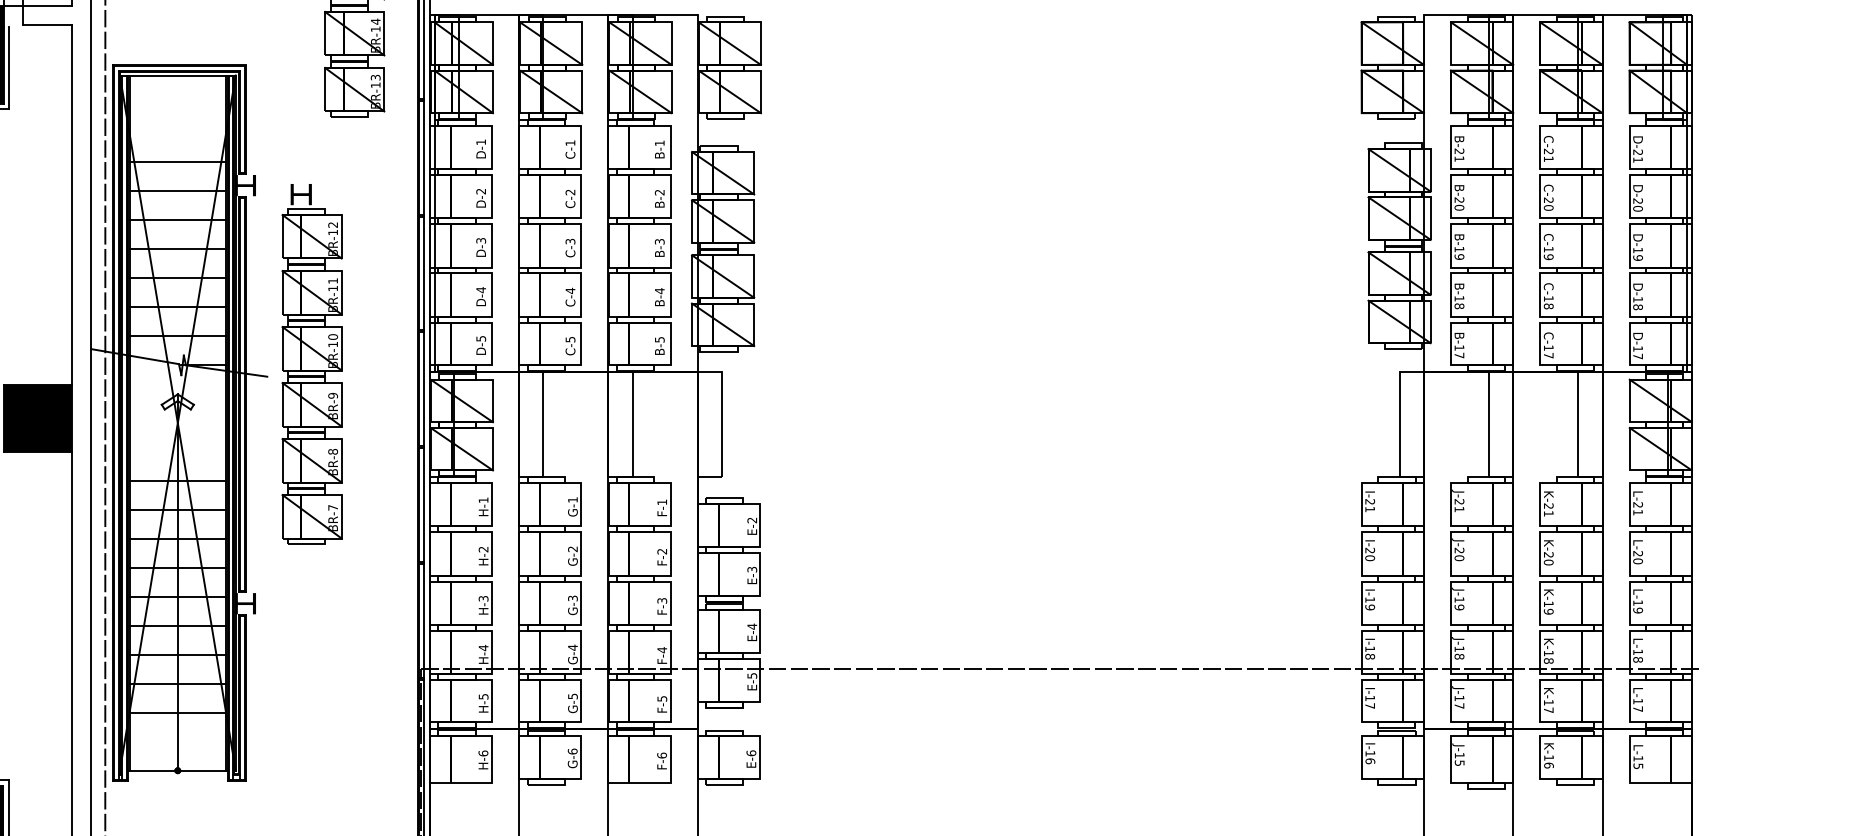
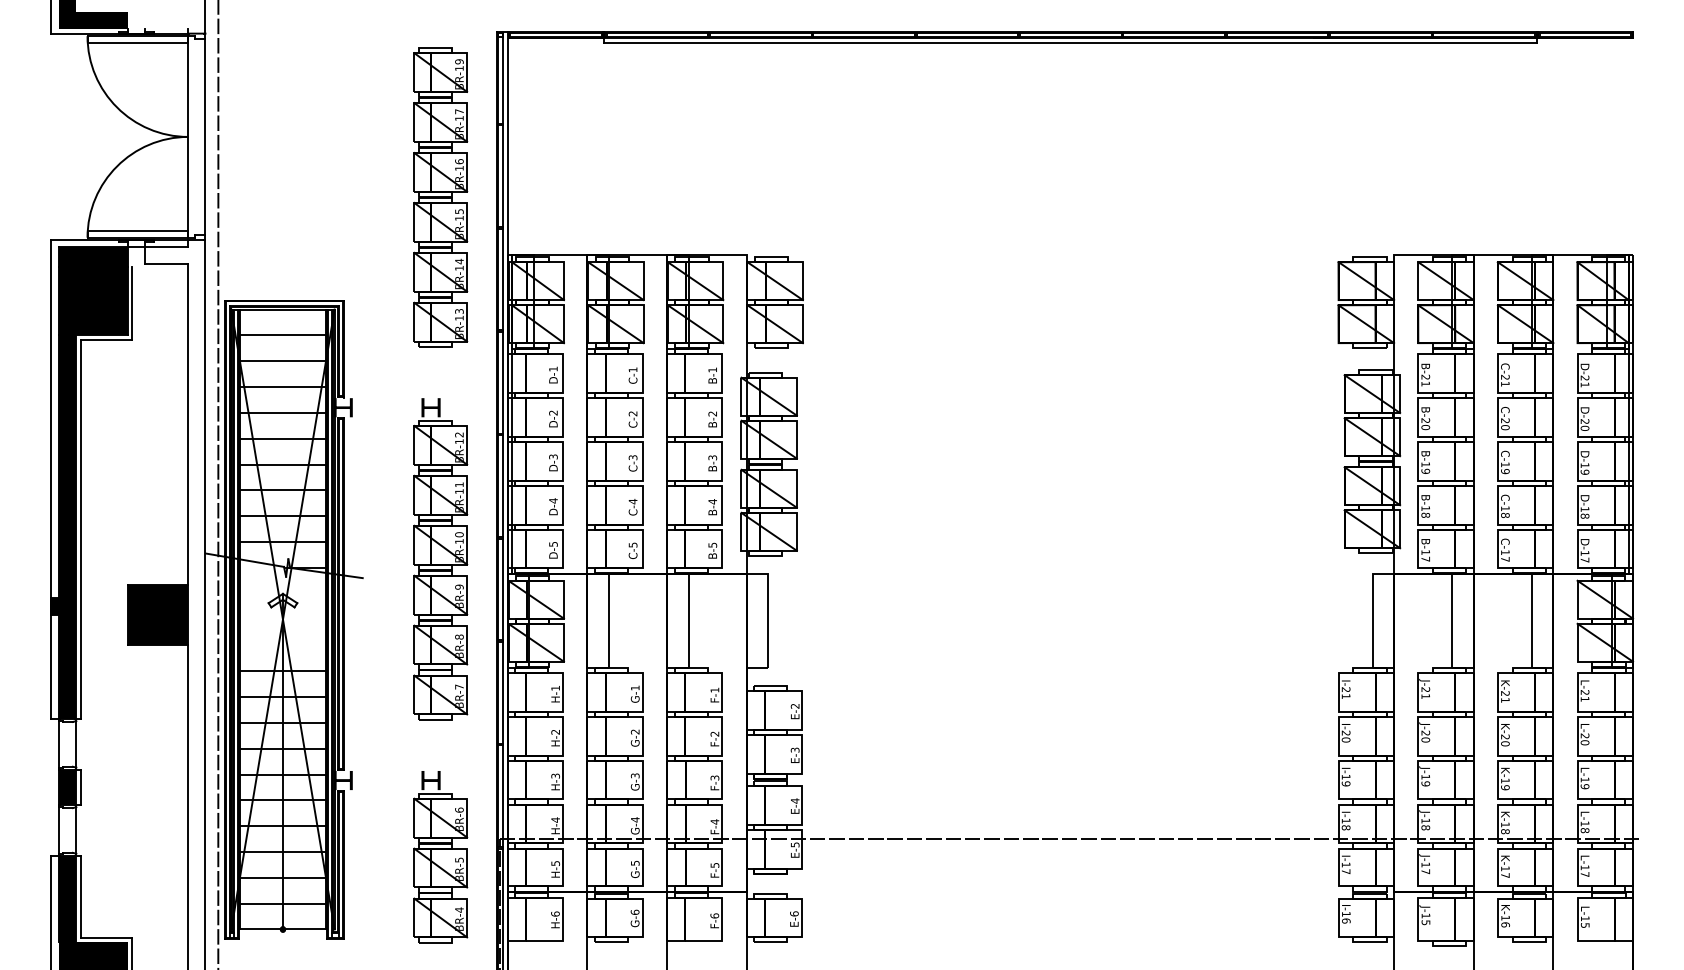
line: (177, 104) -> (282, 335), added
line: (177, 133) -> (282, 361), added
part: (311, 364) -> (440, 559), moved
part: (354, 690) -> (440, 857), added
line: (177, 741) -> (282, 903), added

